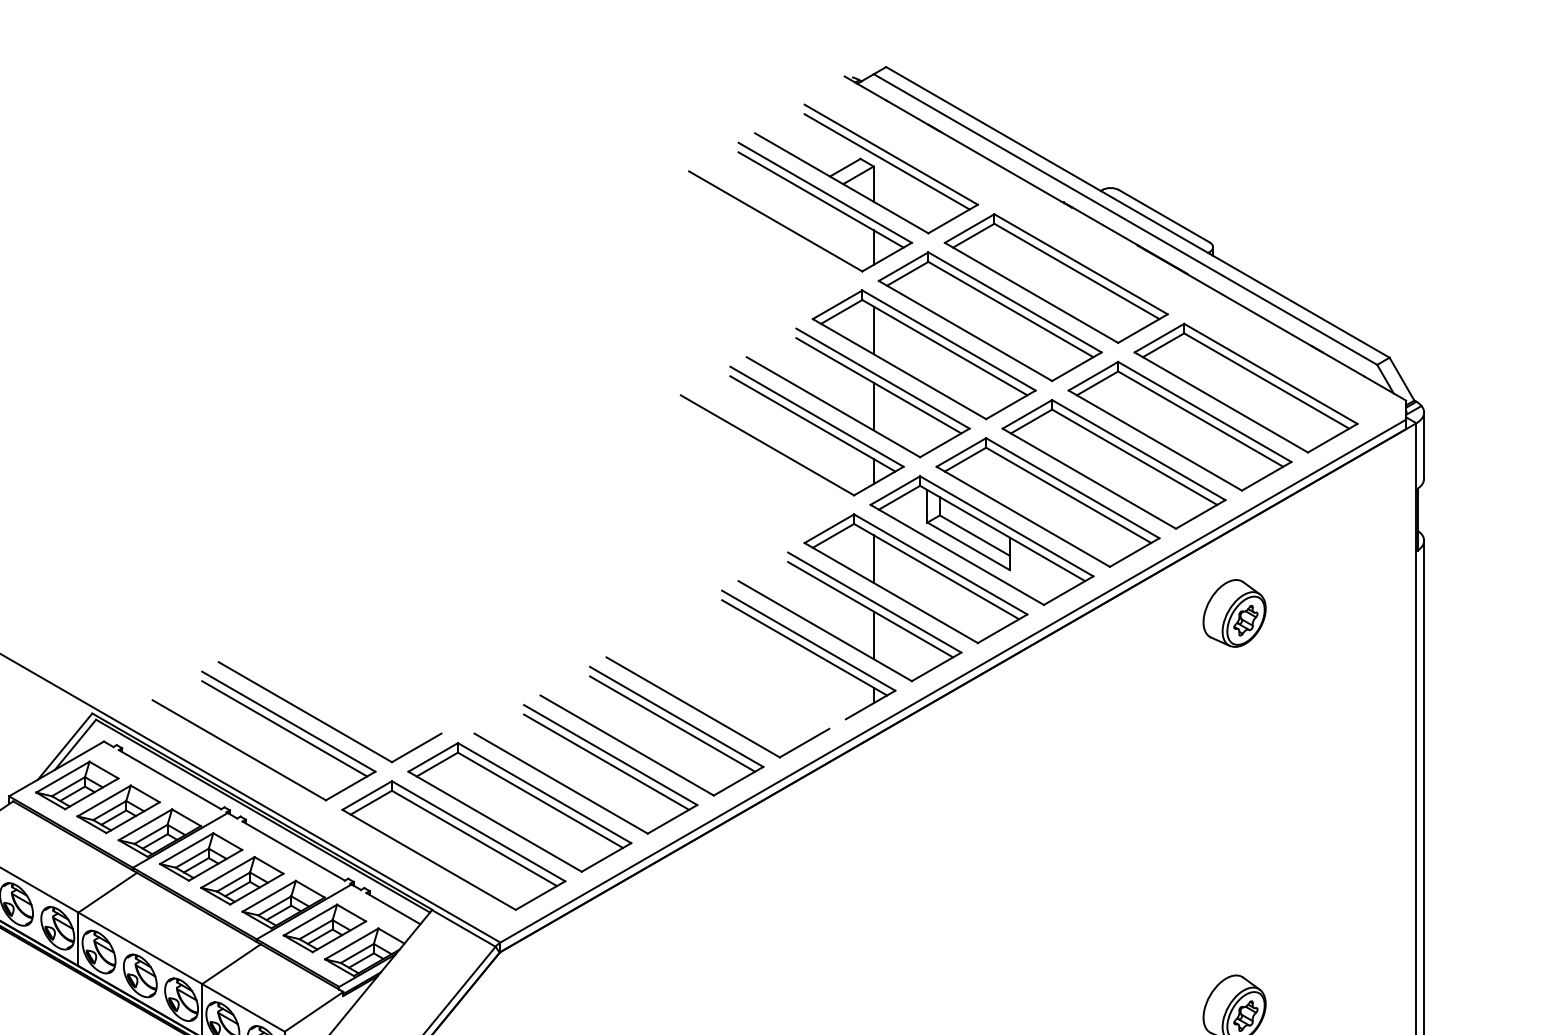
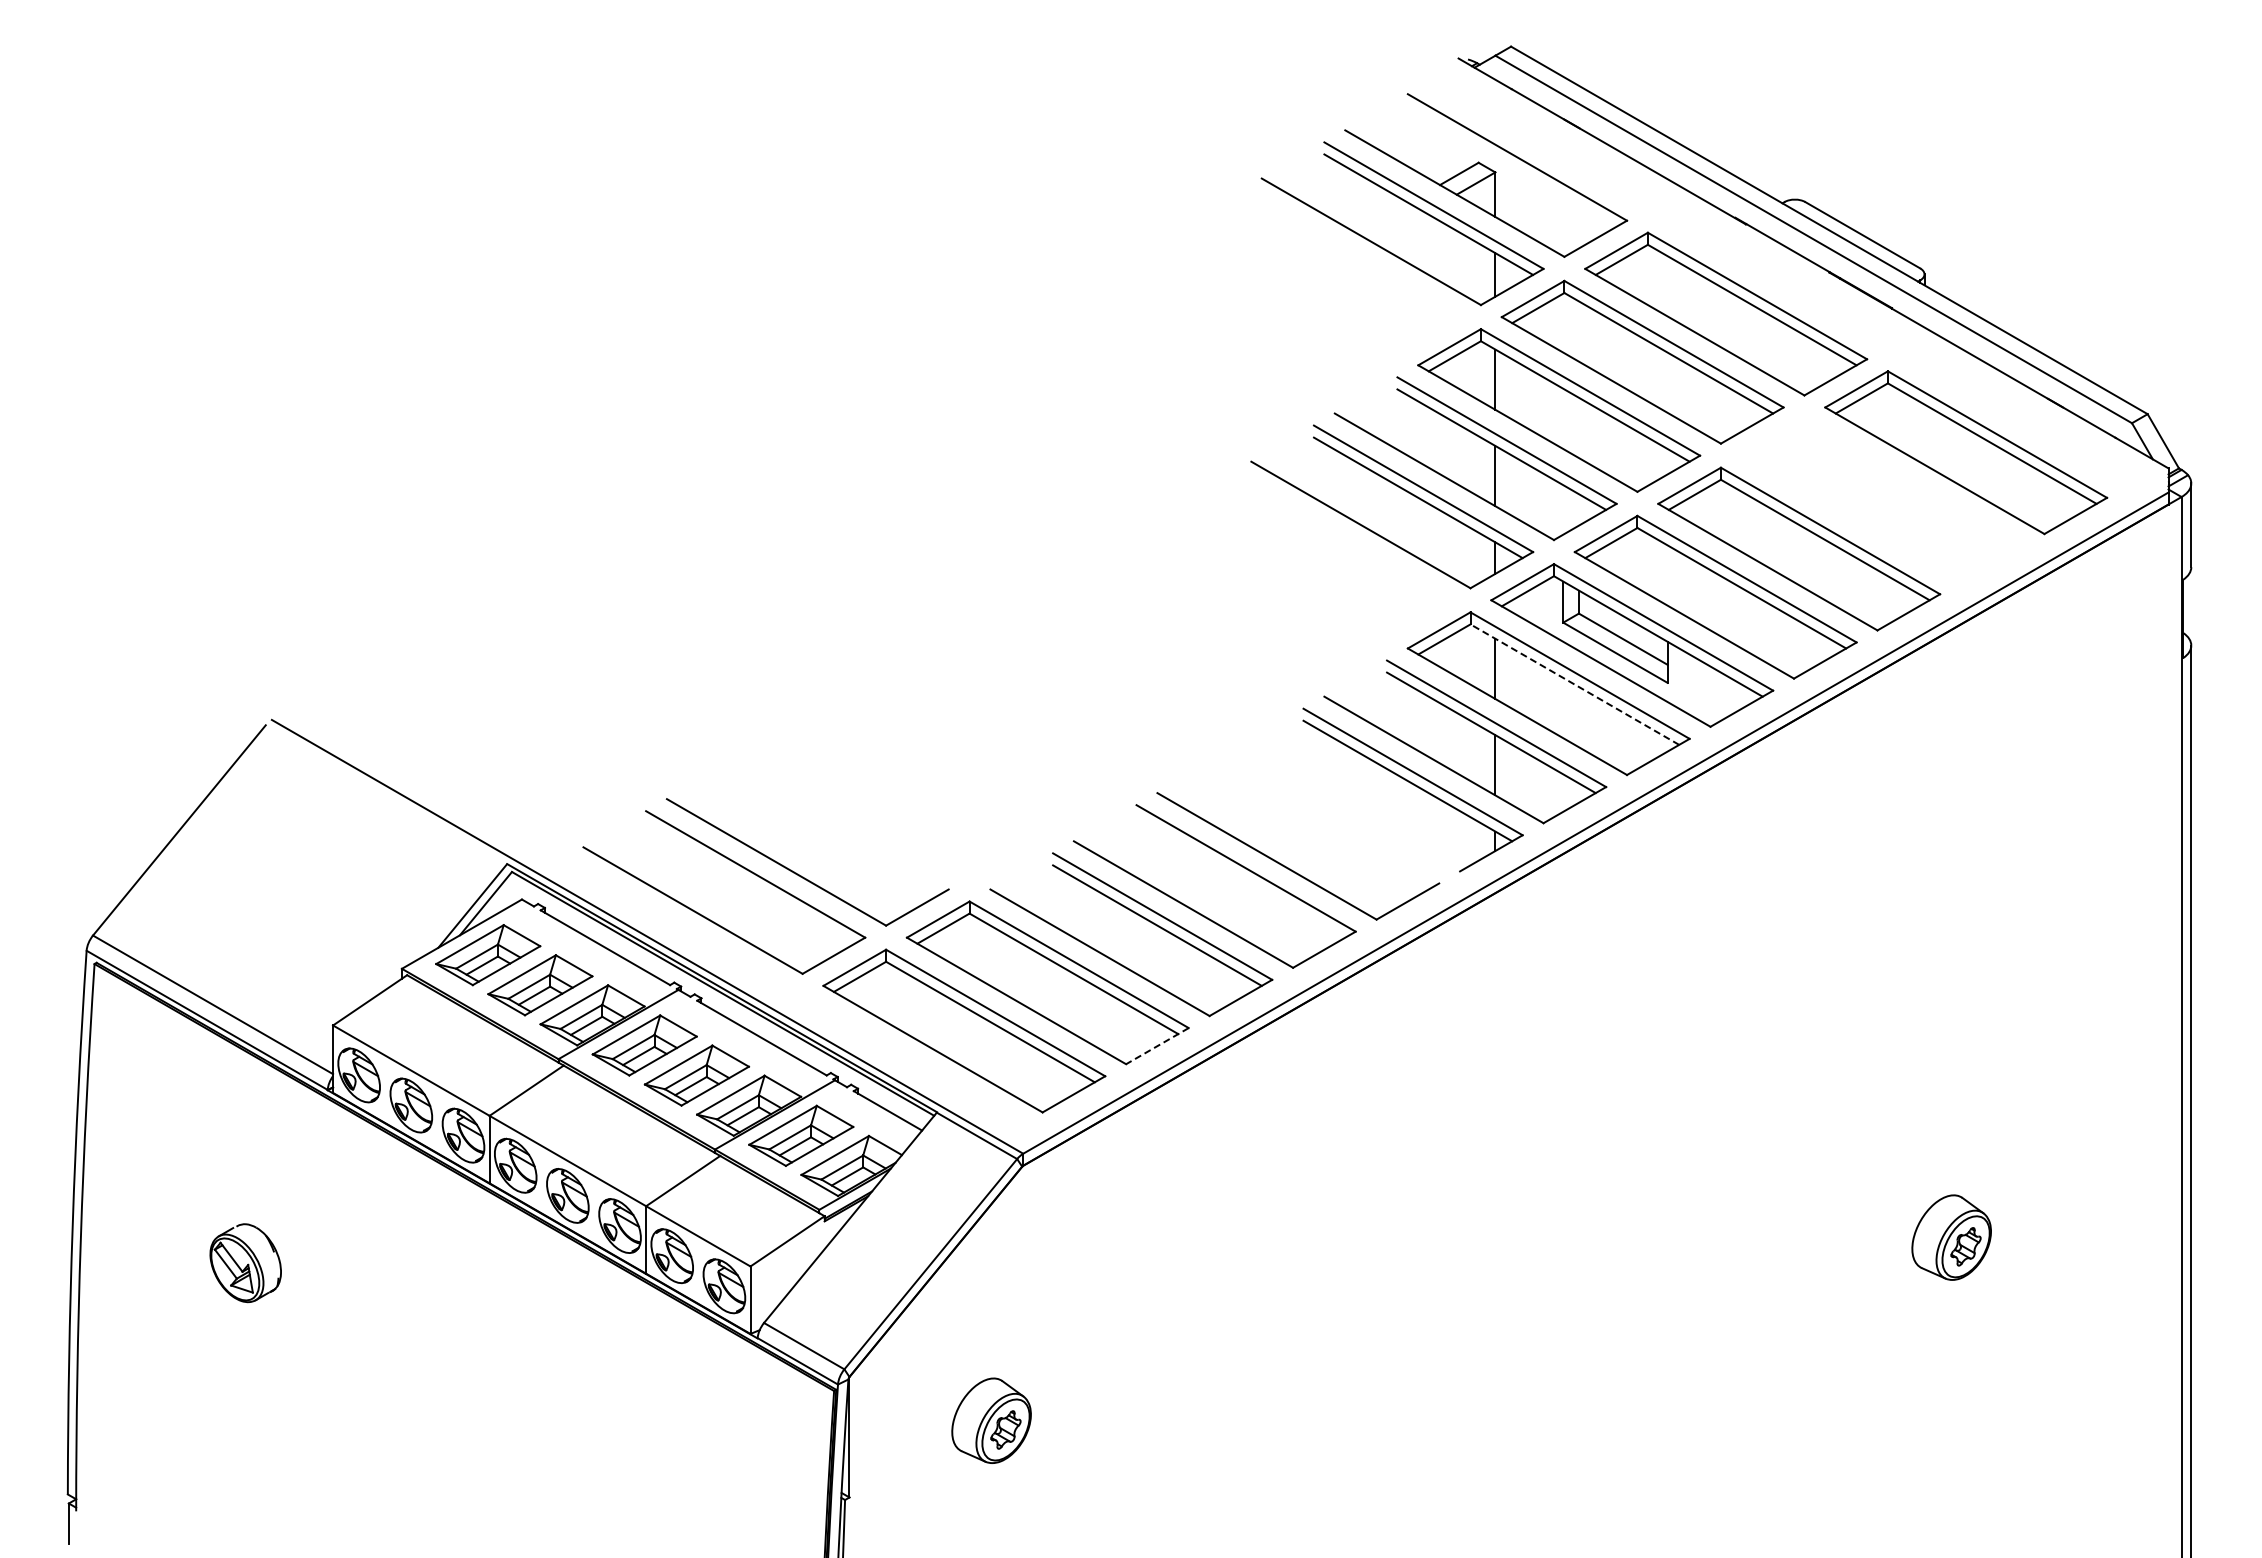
line: (886, 161) -> (1511, 166), removed
part: (1179, 425) -> (1882, 500), removed
line: (936, 571) -> (1574, 684), solid -> dashed
part: (1234, 613) -> (1951, 737), removed
line: (672, 724) -> (1240, 877), removed
line: (284, 728) -> (750, 883), removed
line: (606, 857) -> (1157, 1046), solid -> dashed

